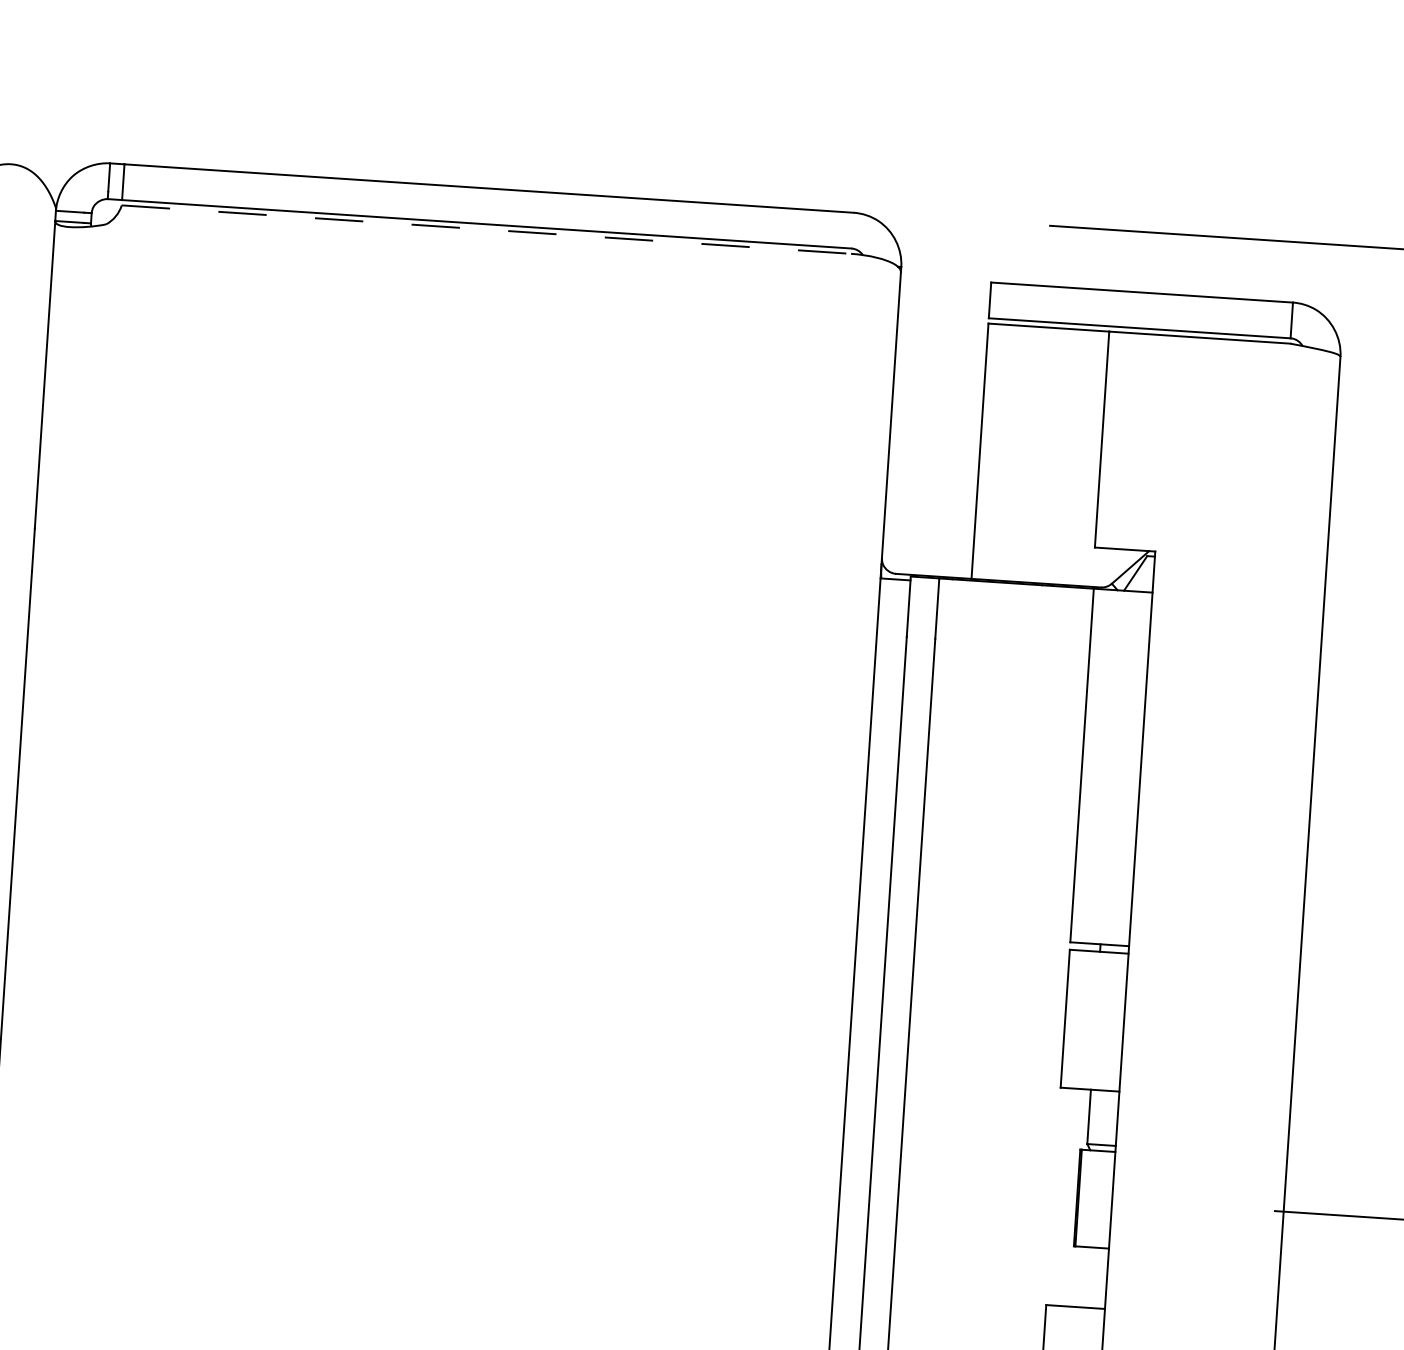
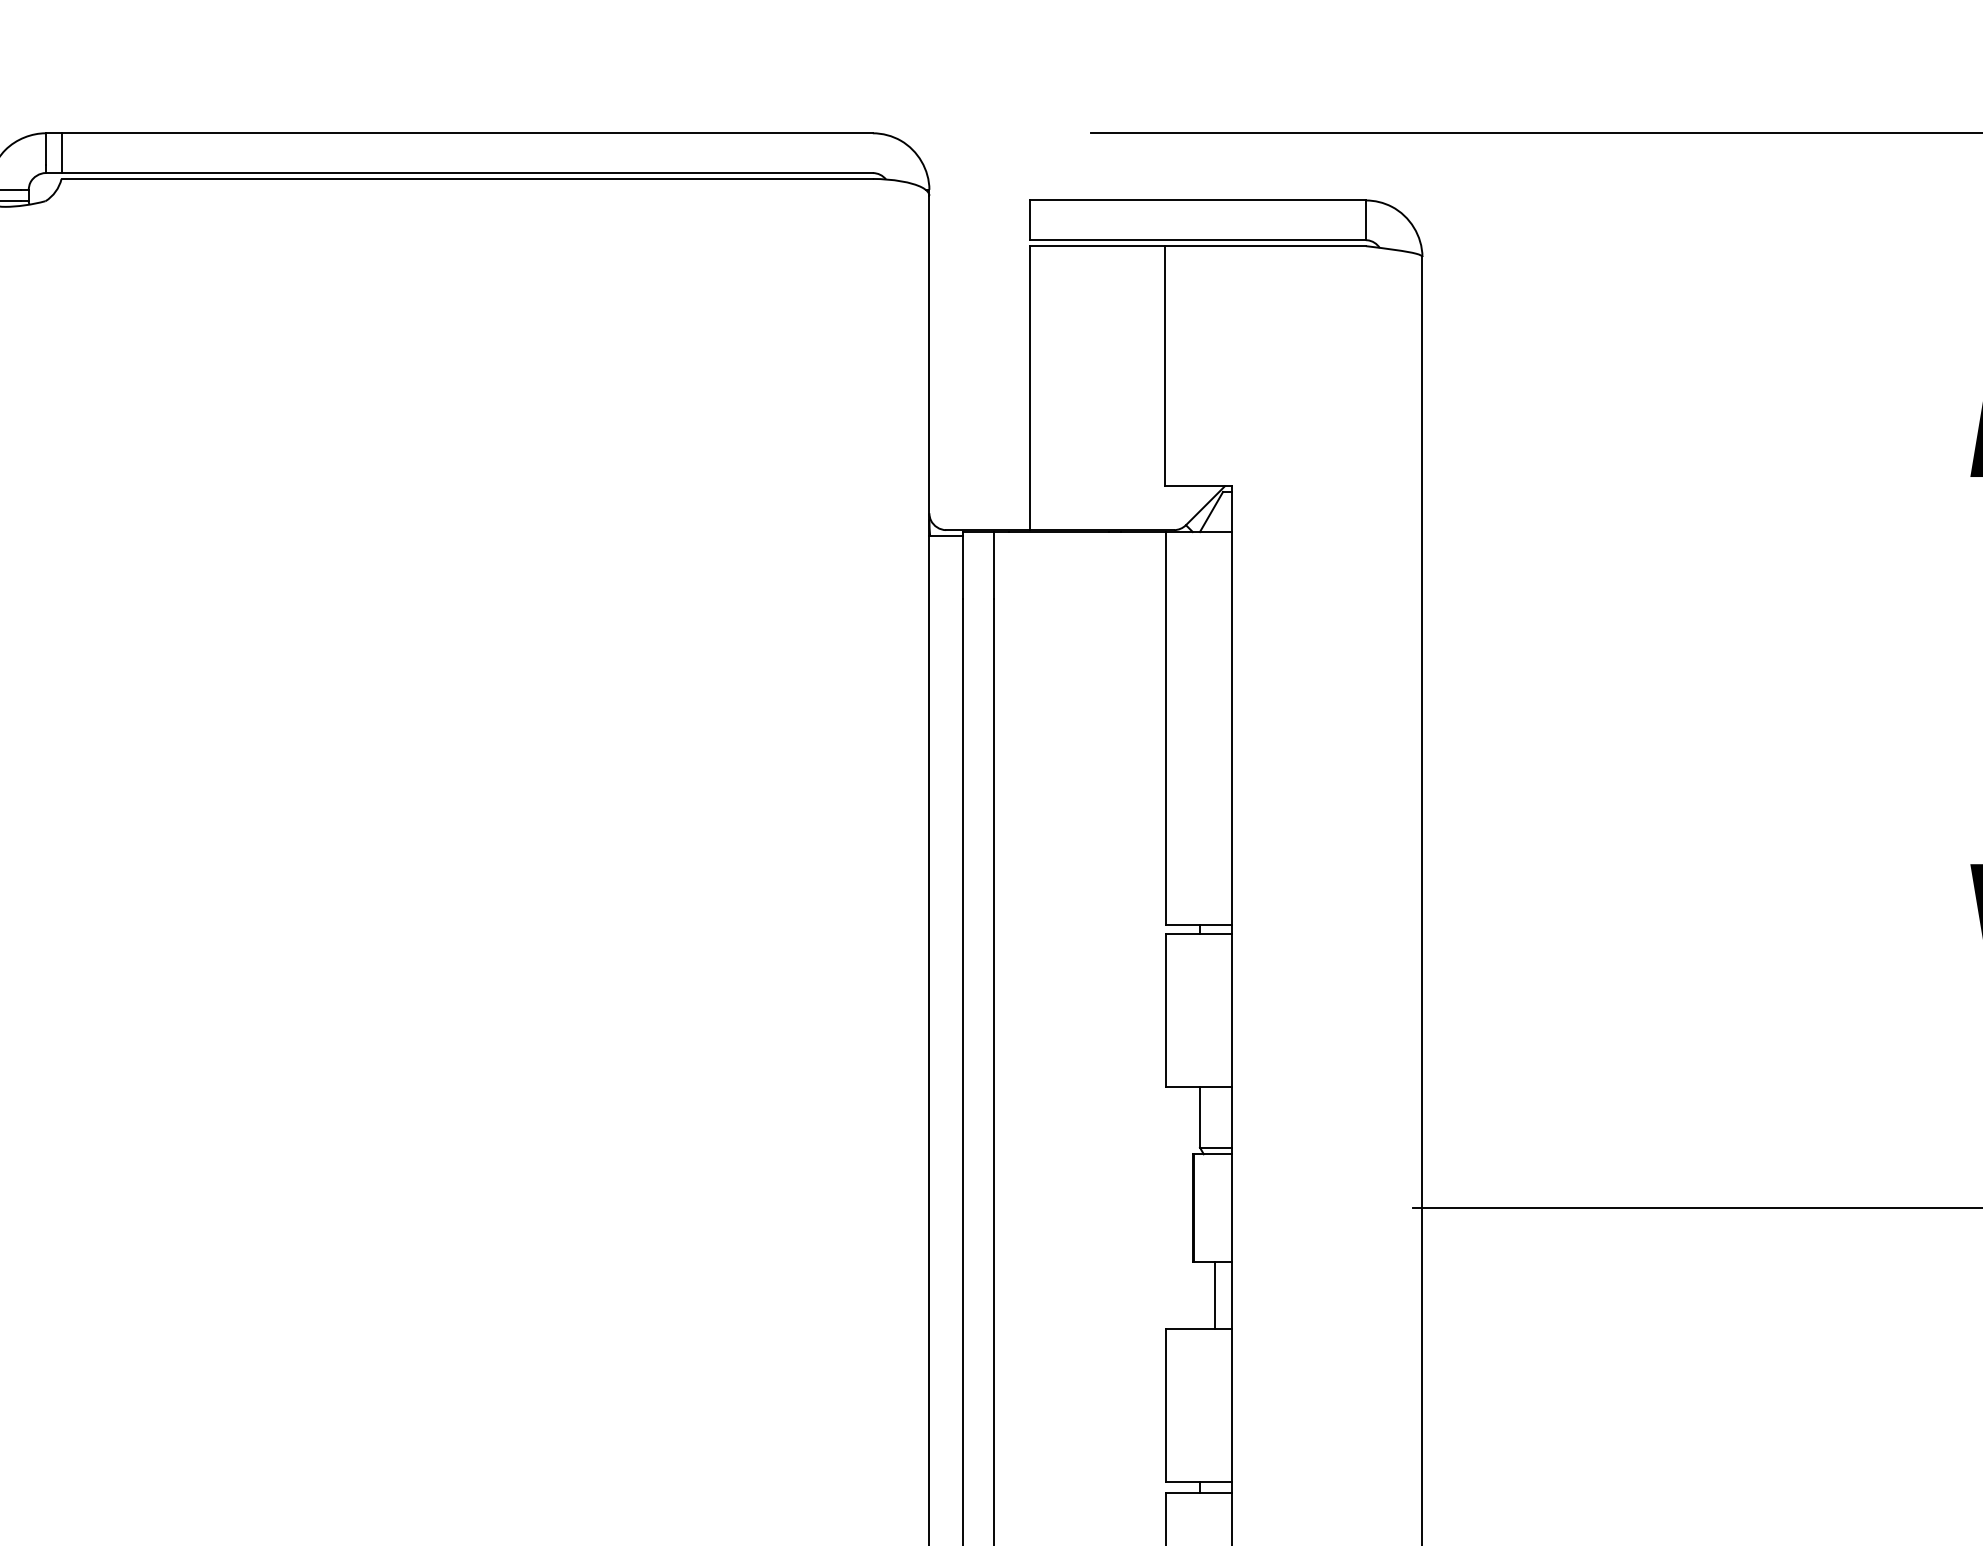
line: (486, 229) -> (467, 178), dashed -> solid
line: (1091, 1276) -> (1214, 1294), added

